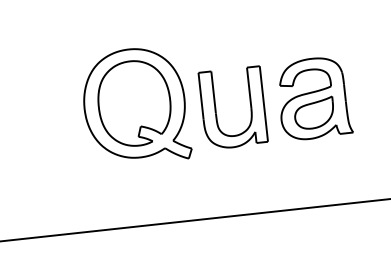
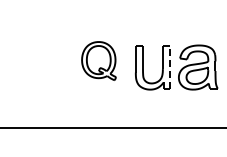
line: (264, 103) -> (170, 67), solid -> dashed
part: (134, 105) -> (98, 60), size x0.6

